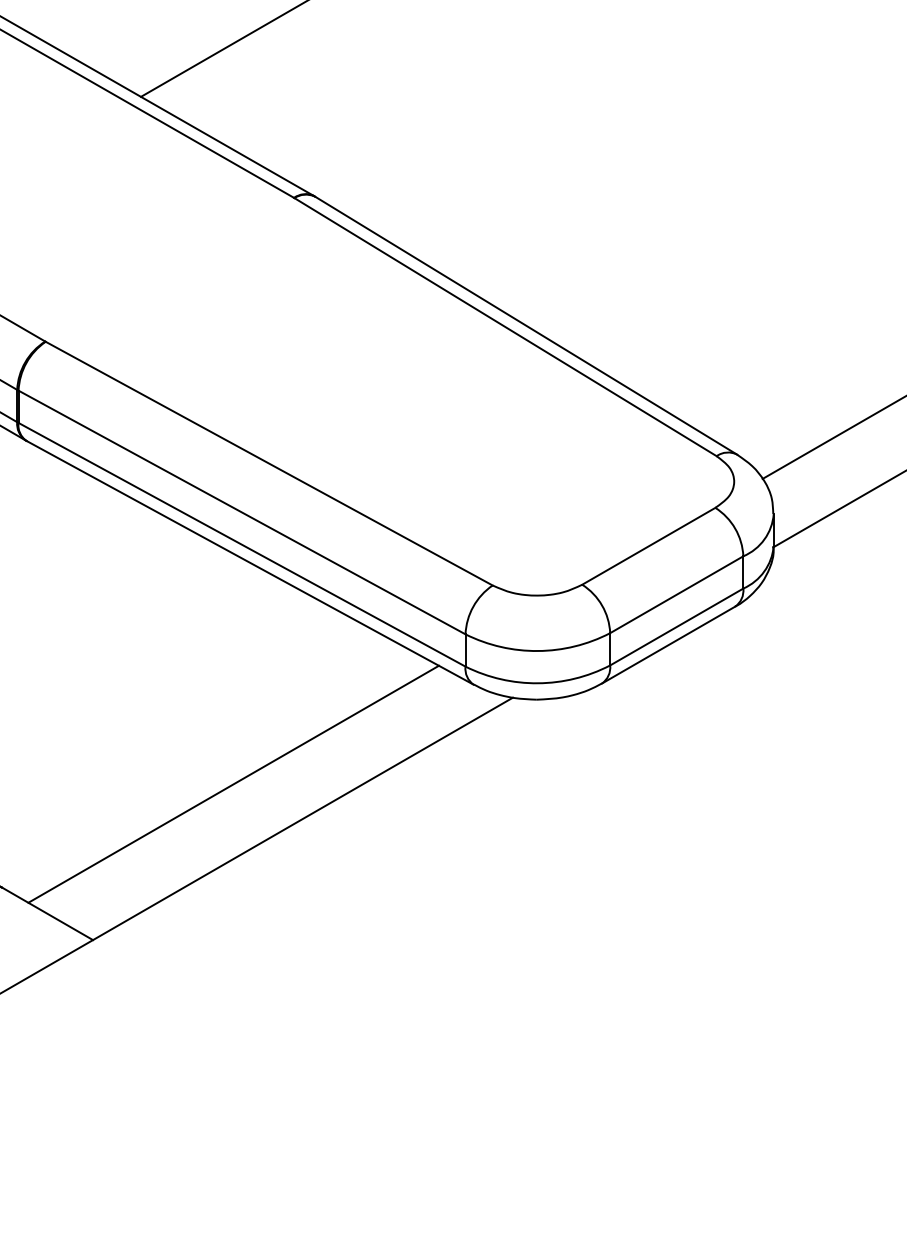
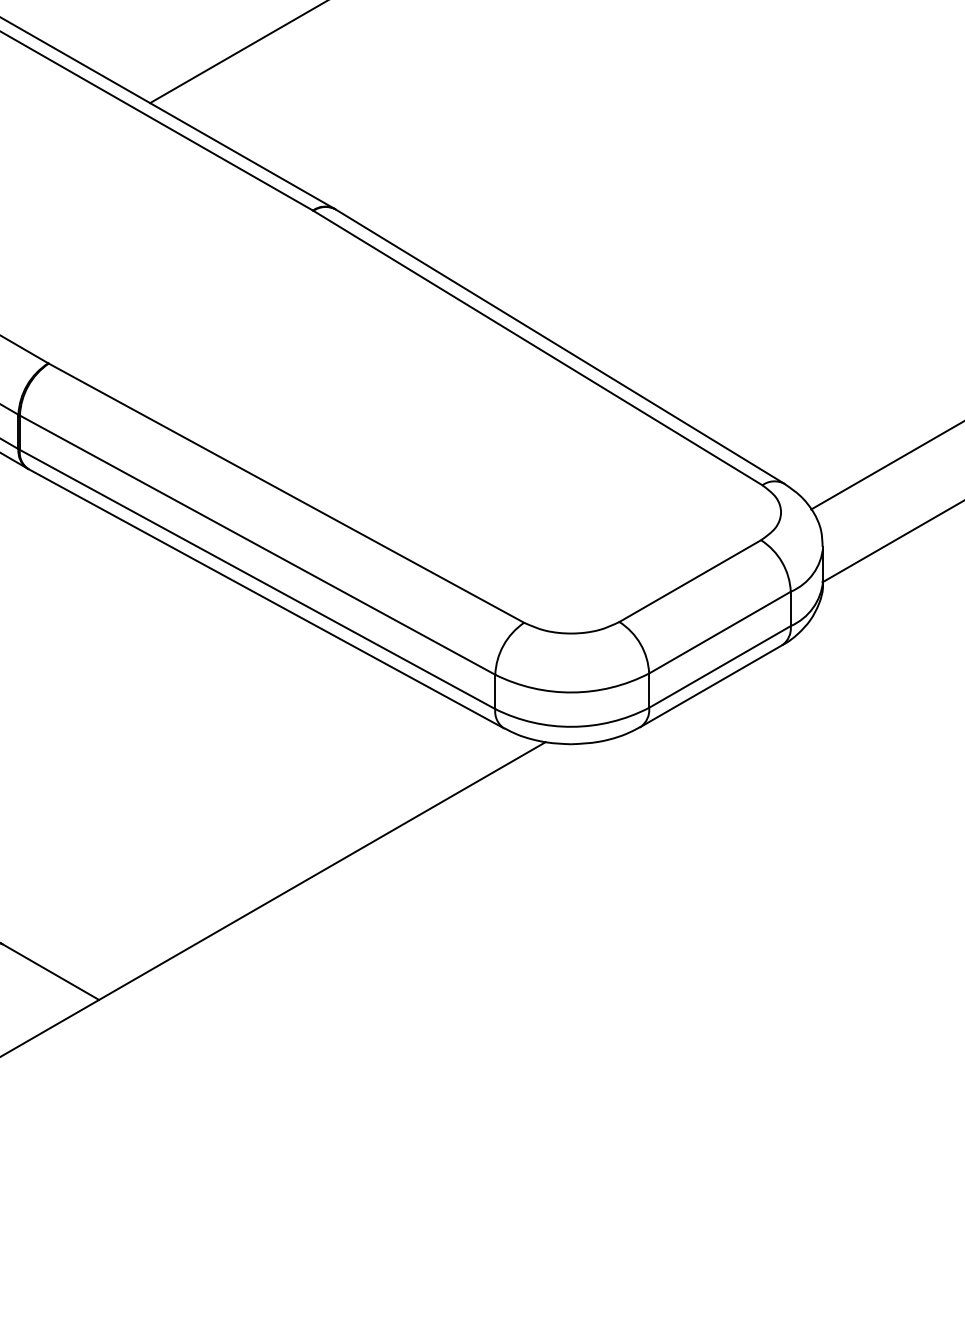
line: (233, 783) -> (248, 833), removed

